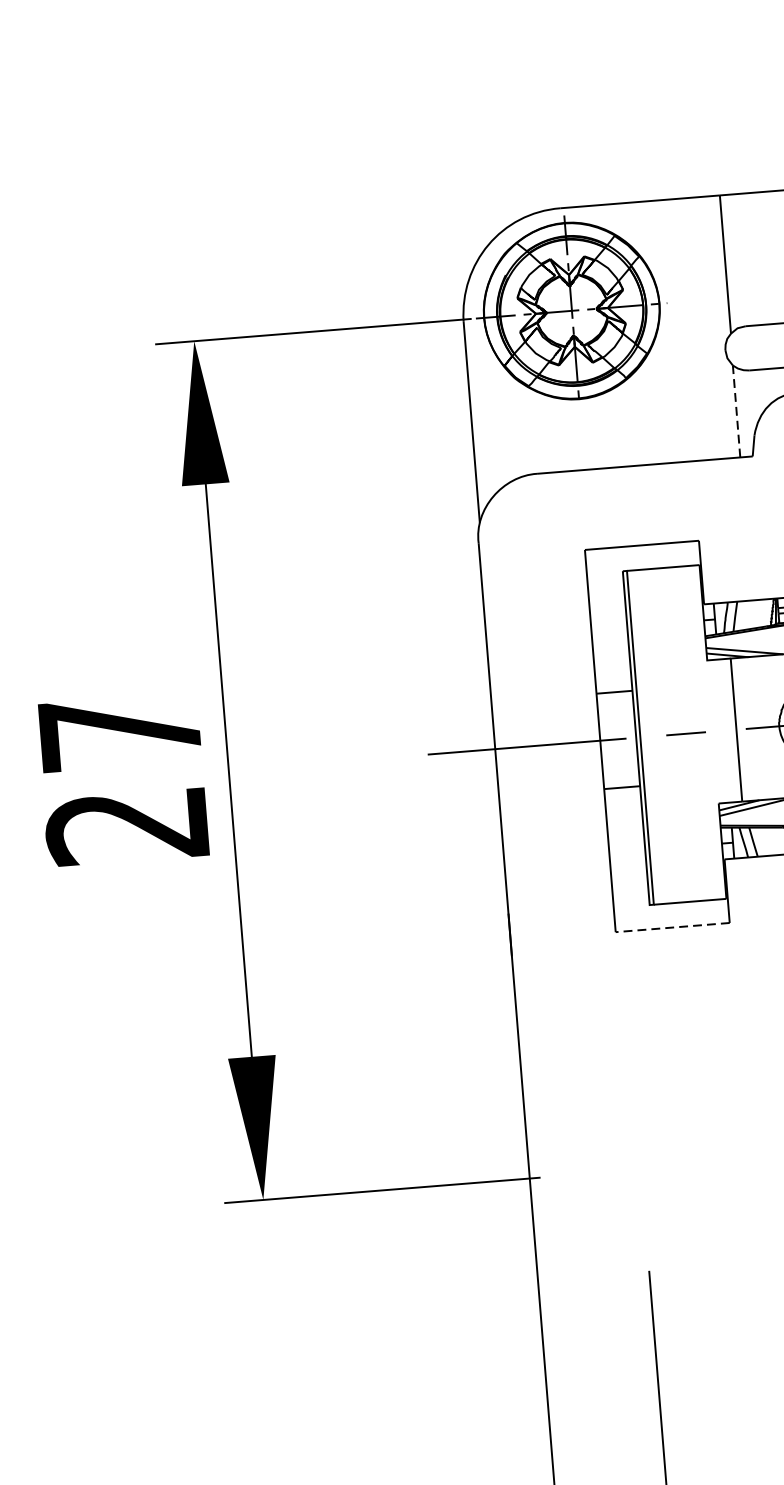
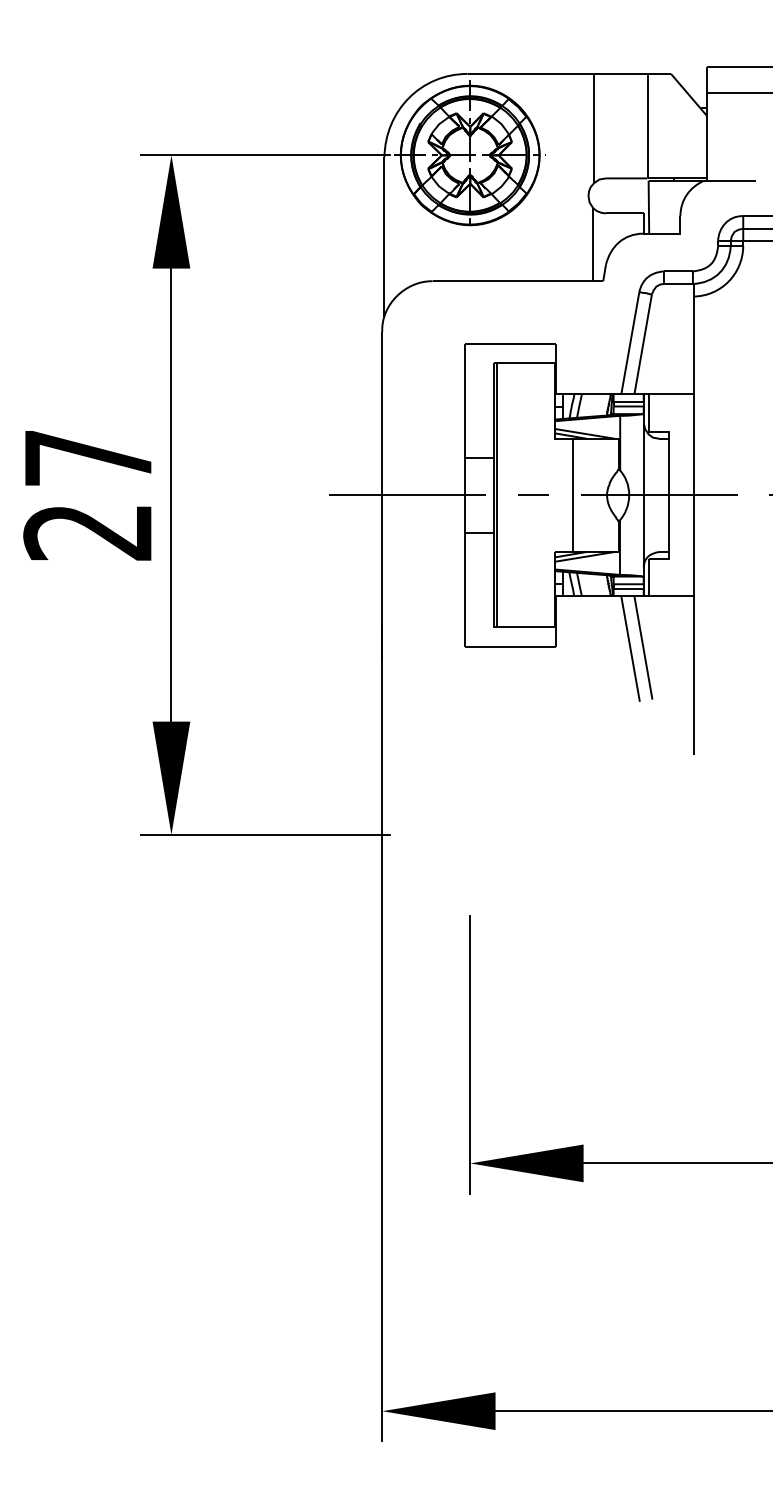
line: (736, 411) -> (593, 244), dashed -> solid
line: (672, 927) -> (510, 646), dashed -> solid

